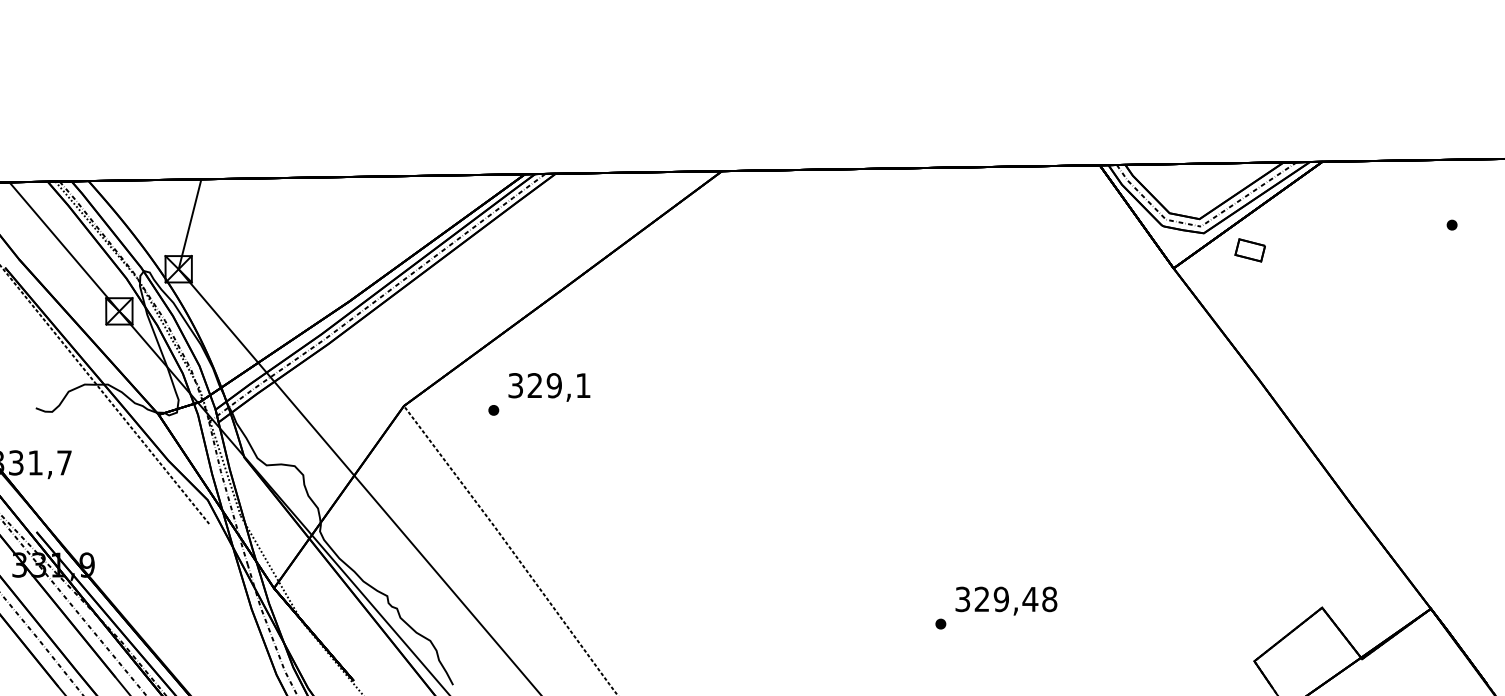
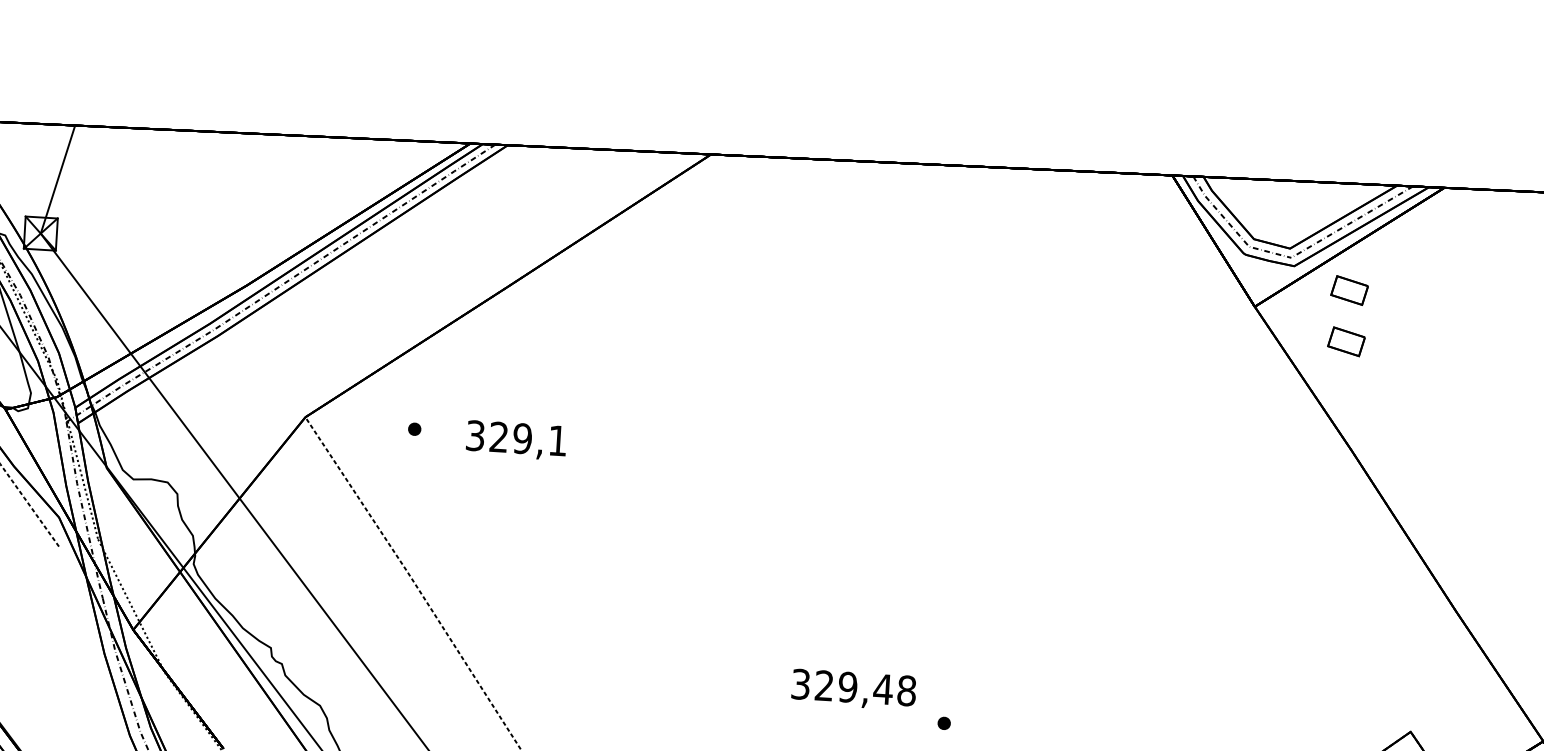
part: (1249, 292) -> (1345, 341), added
text: (549, 387) -> (516, 440), moved
text: (1006, 600) -> (854, 688), moved

